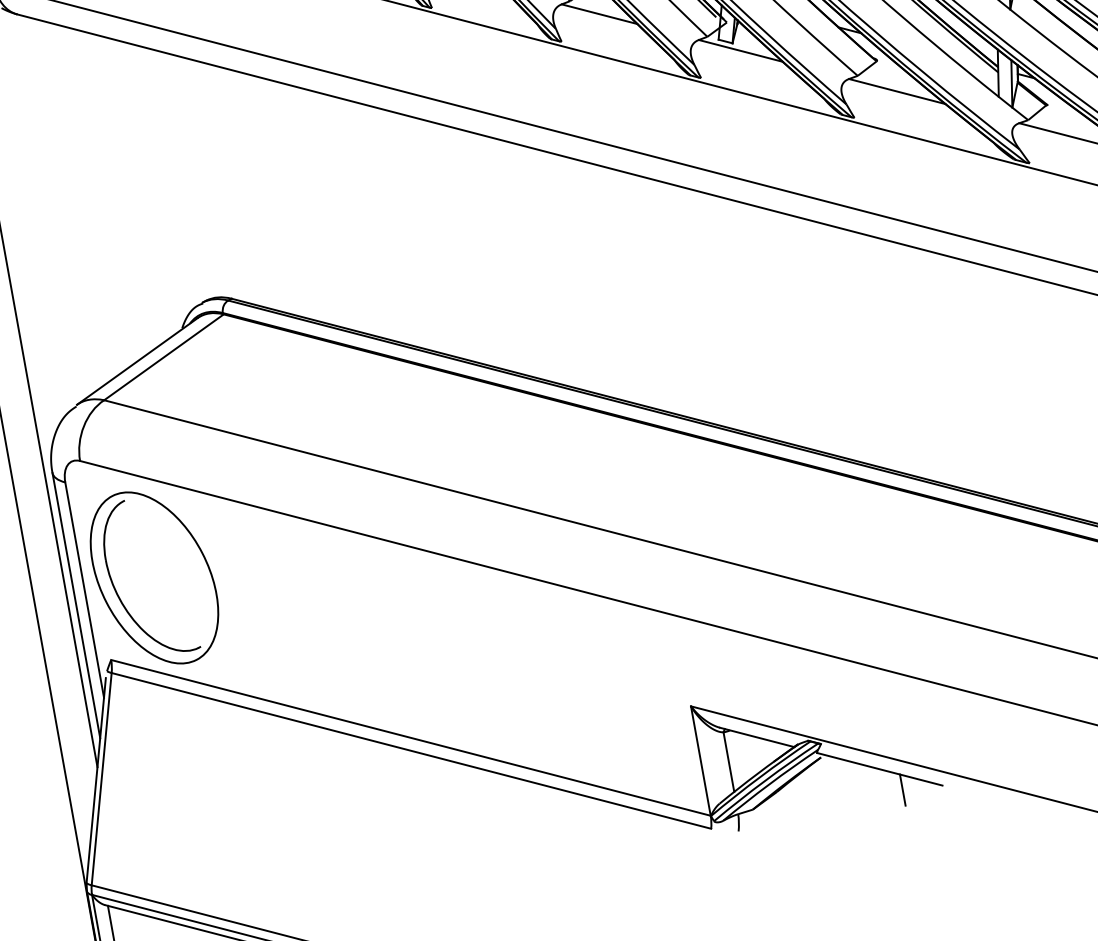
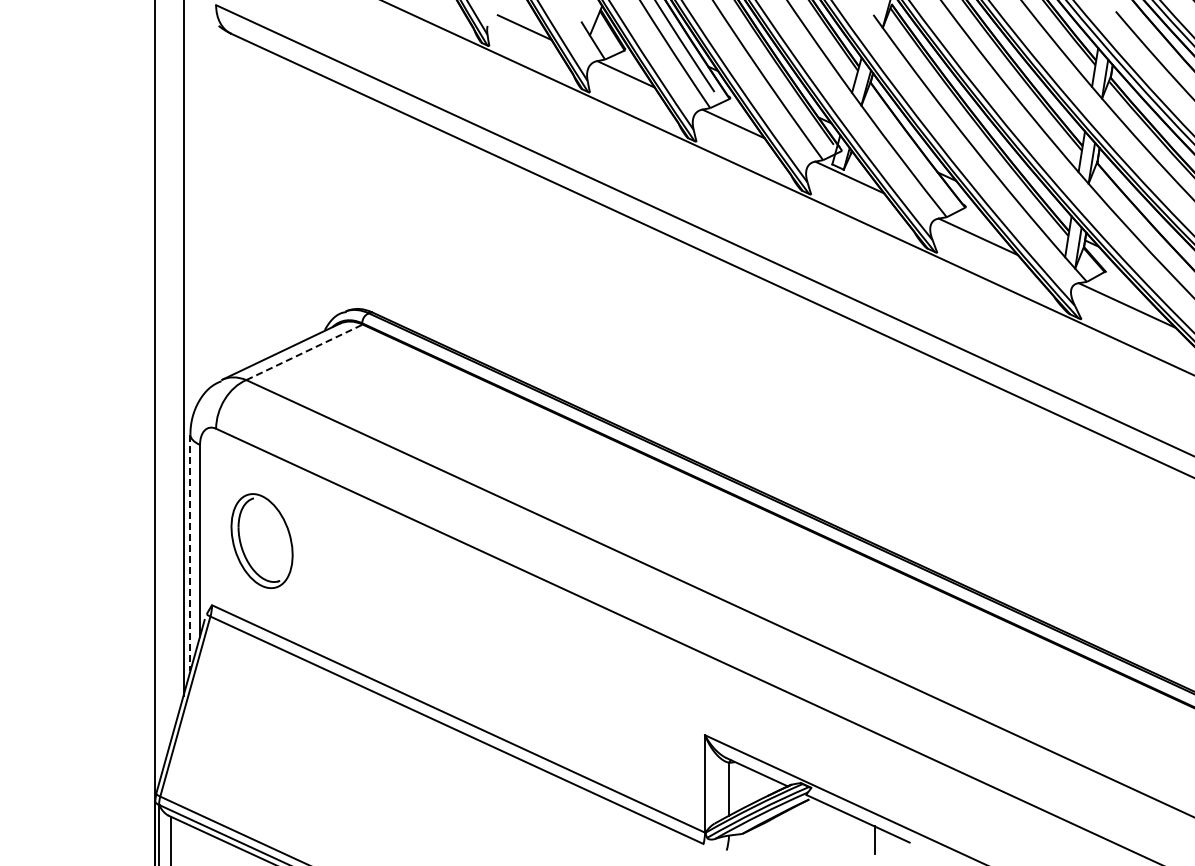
line: (163, 357) -> (304, 352), solid -> dashed
part: (153, 577) -> (261, 540), size x0.6
line: (76, 606) -> (190, 553), solid -> dashed

